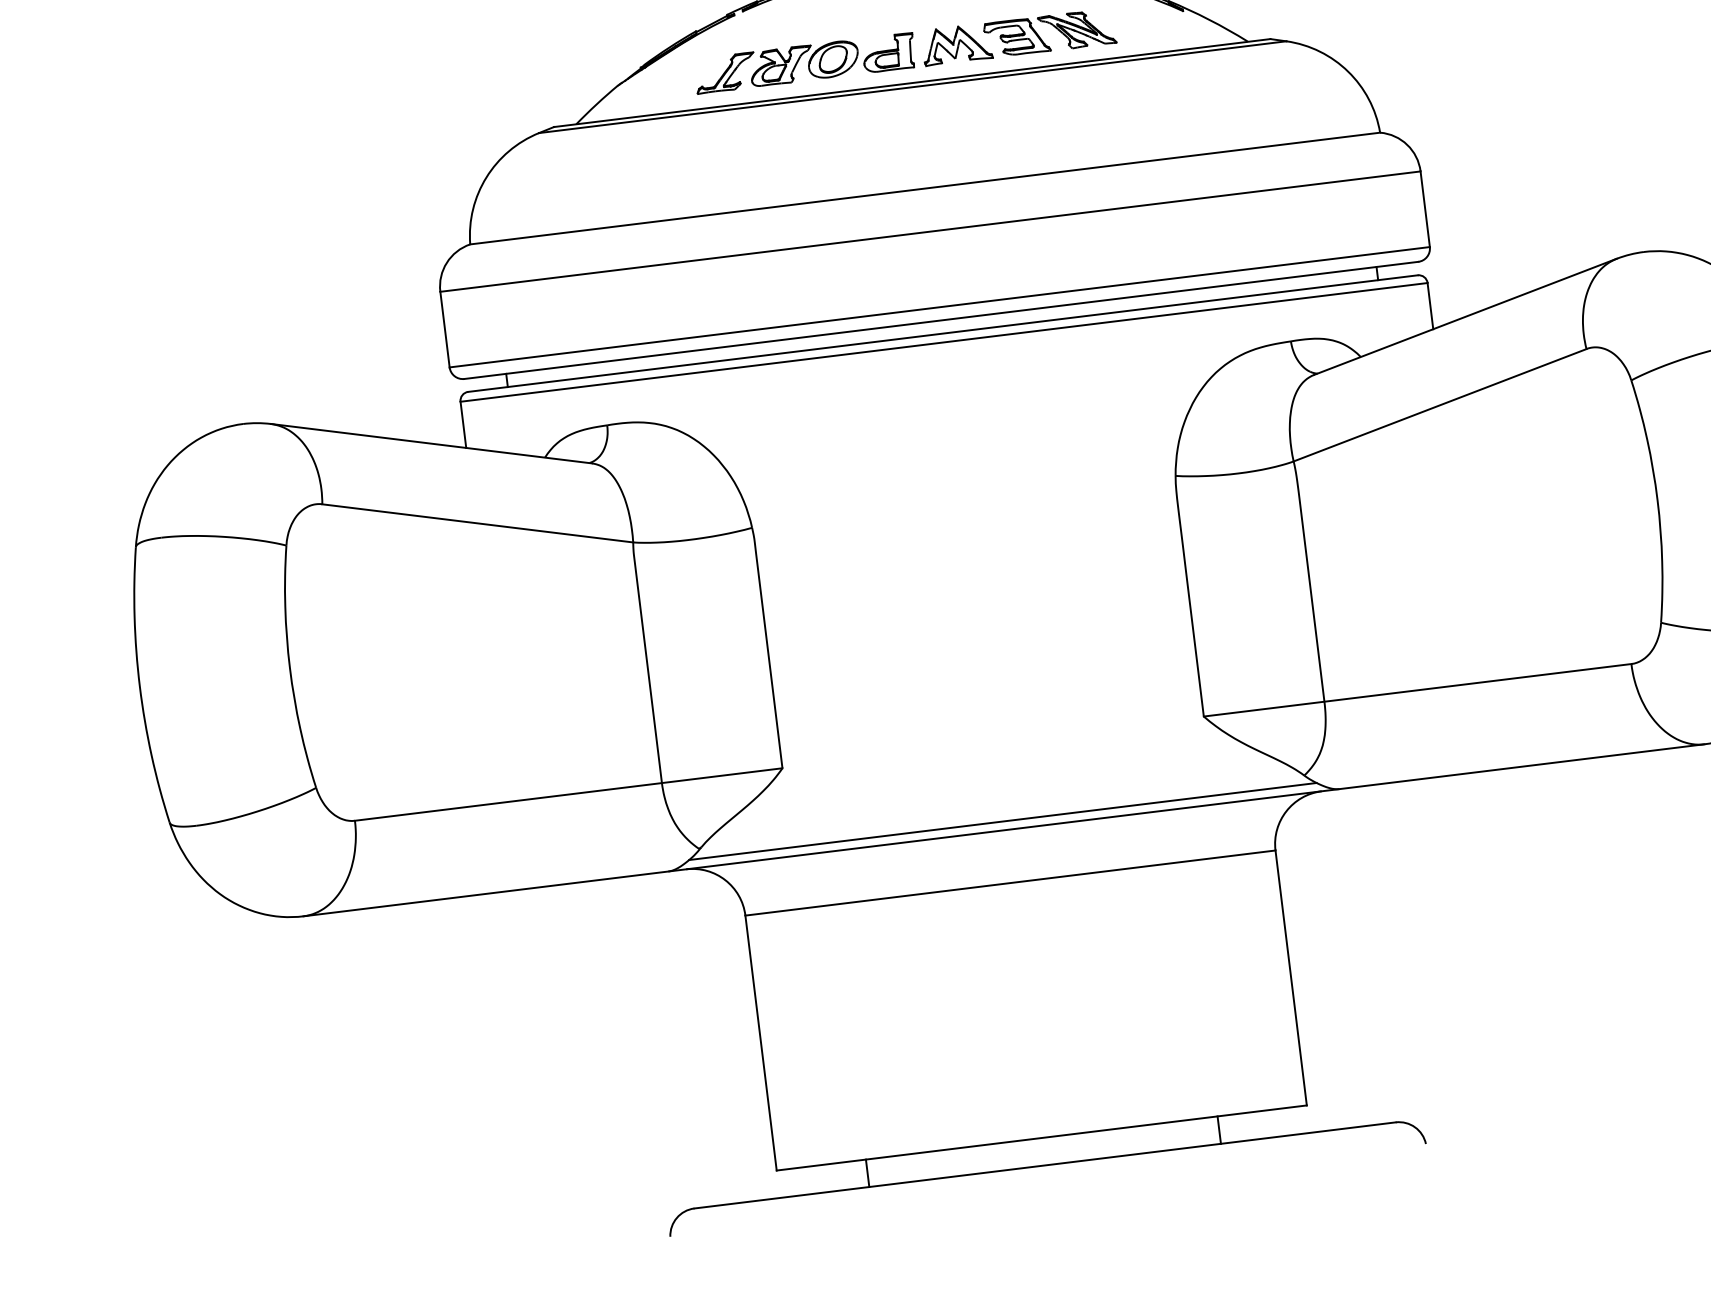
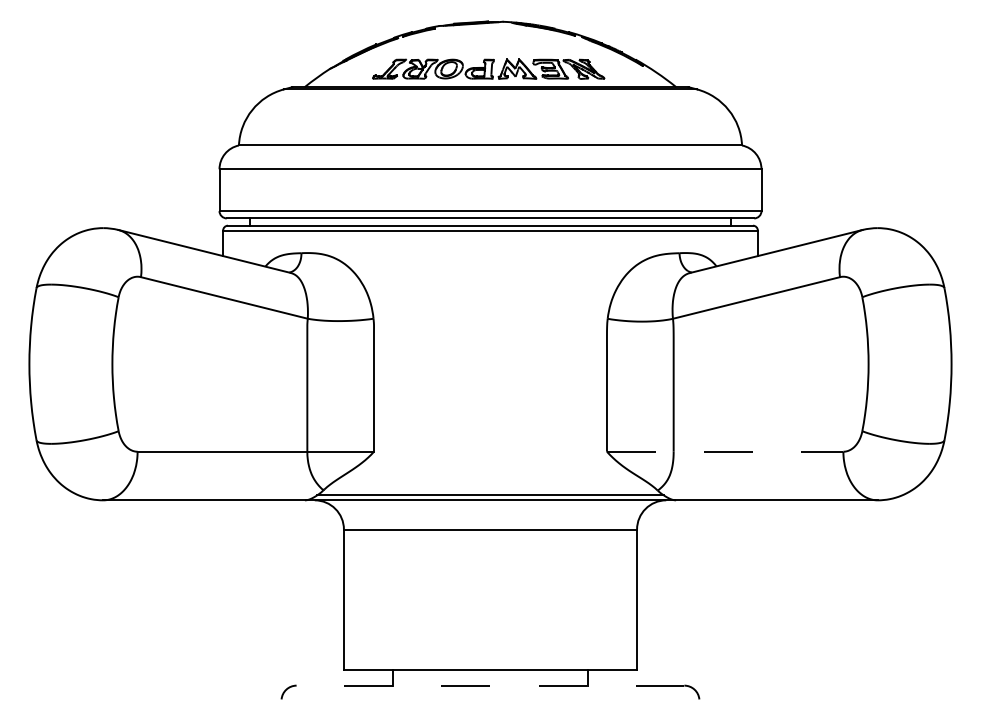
line: (1418, 689) -> (725, 451), solid -> dashed
line: (1045, 1165) -> (490, 685), solid -> dashed

